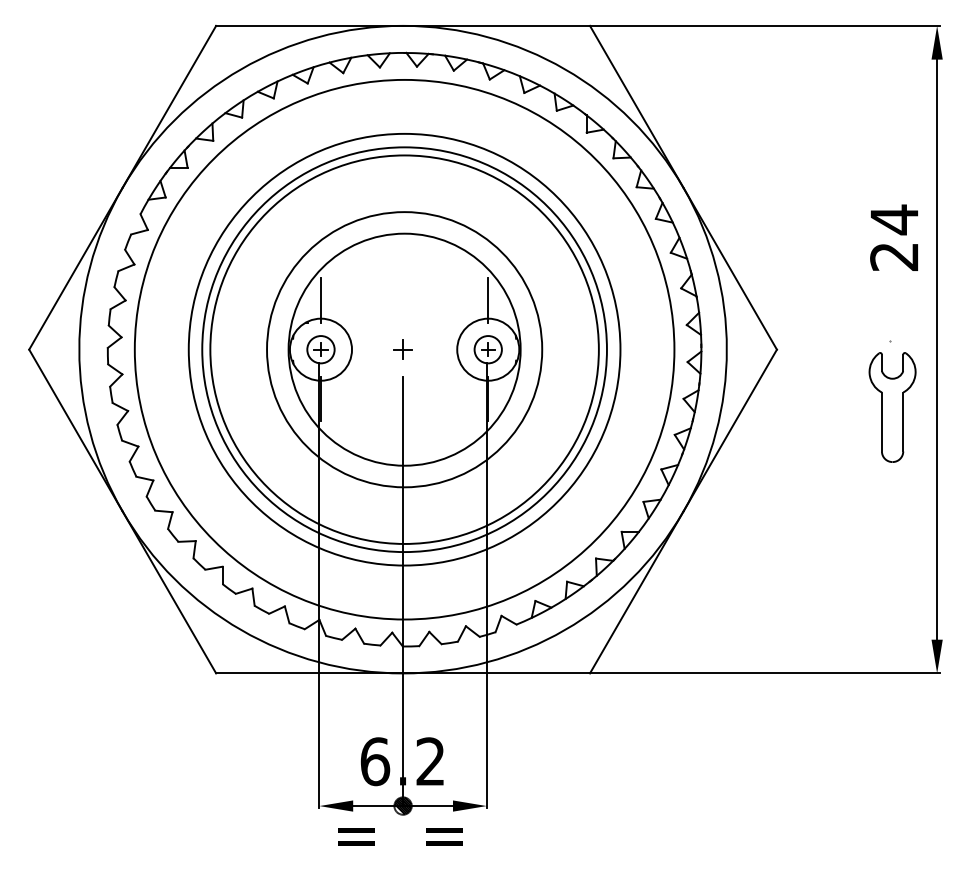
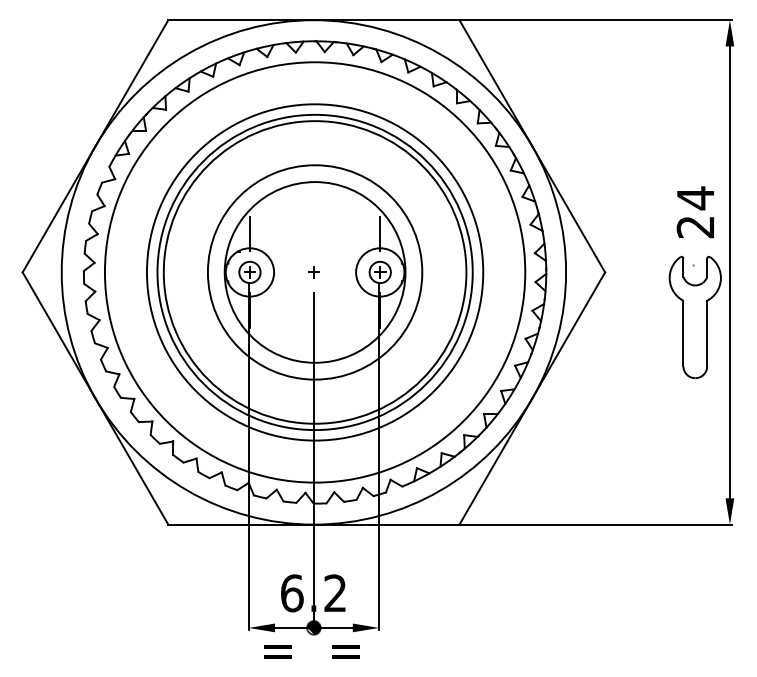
text: (892, 238) -> (694, 212), moved
part: (402, 349) -> (313, 272), size x0.71
part: (891, 407) -> (694, 317), size x1.43

